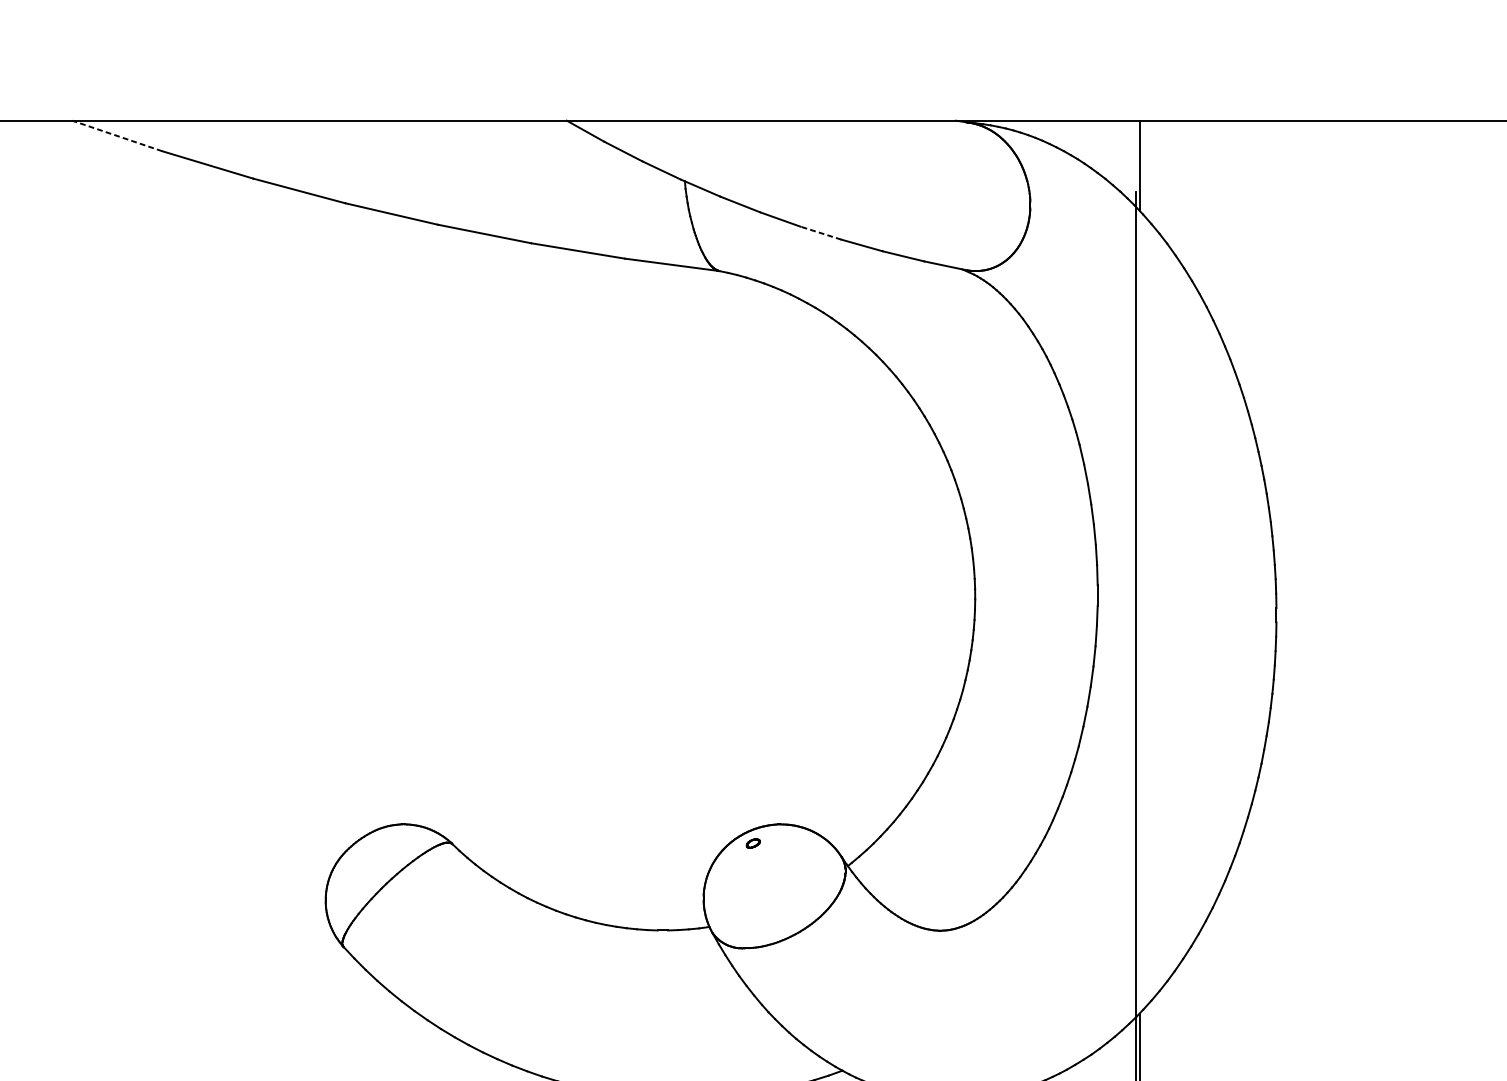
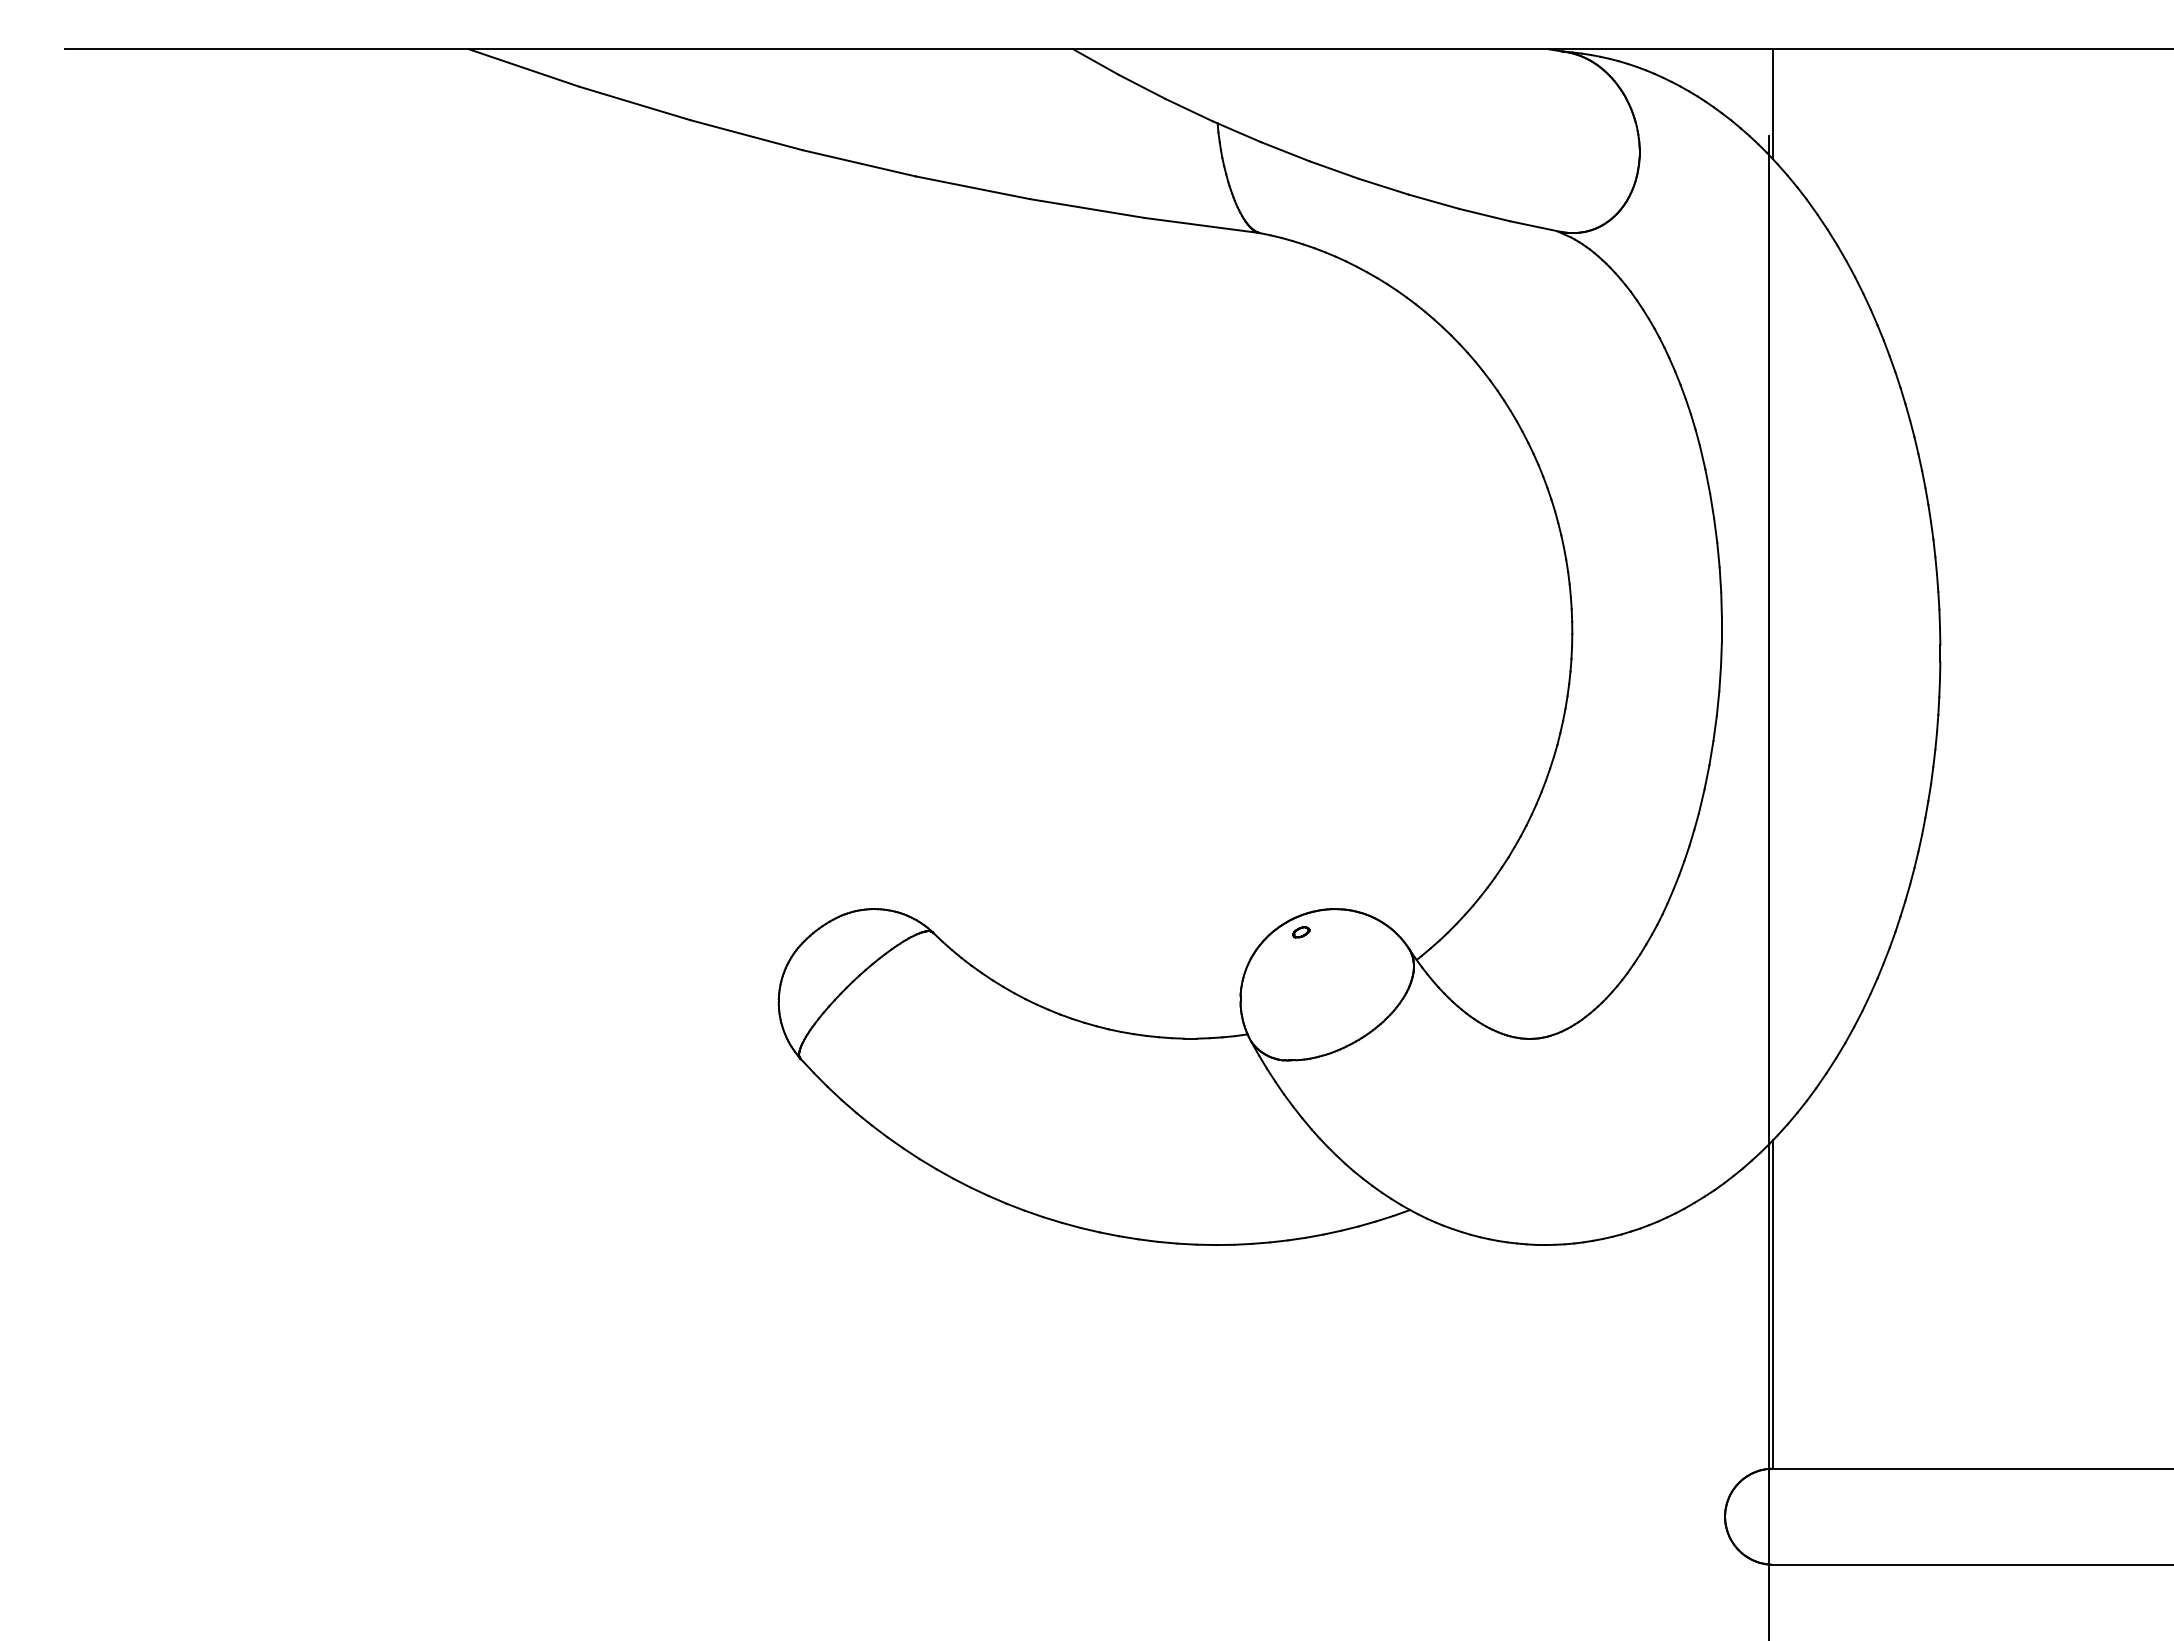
line: (116, 135) -> (523, 67), dashed -> solid
line: (820, 232) -> (1383, 186), dashed -> solid

